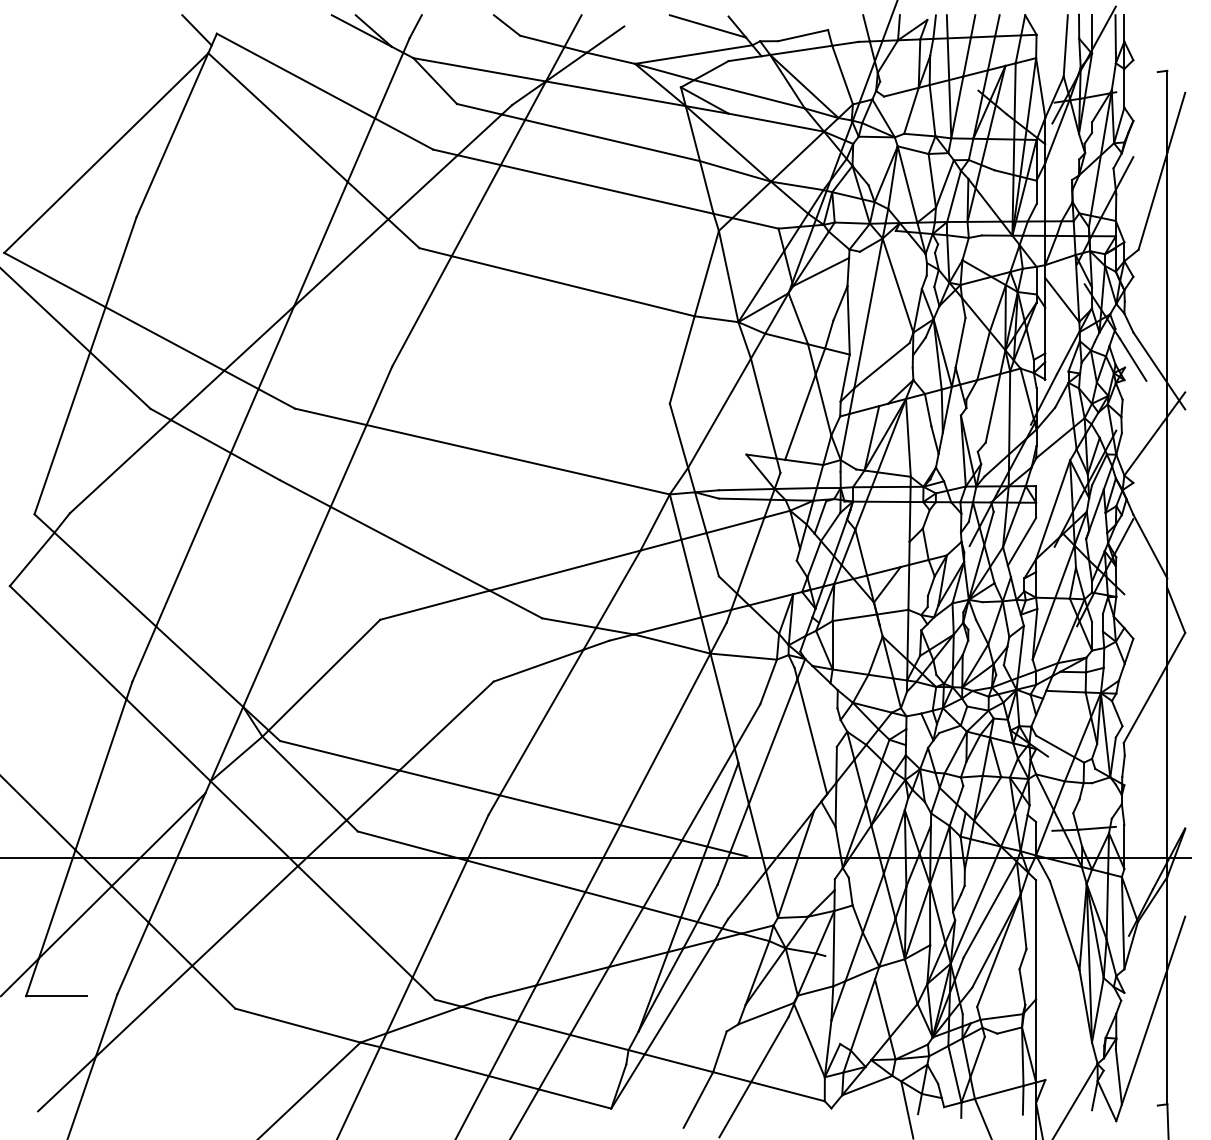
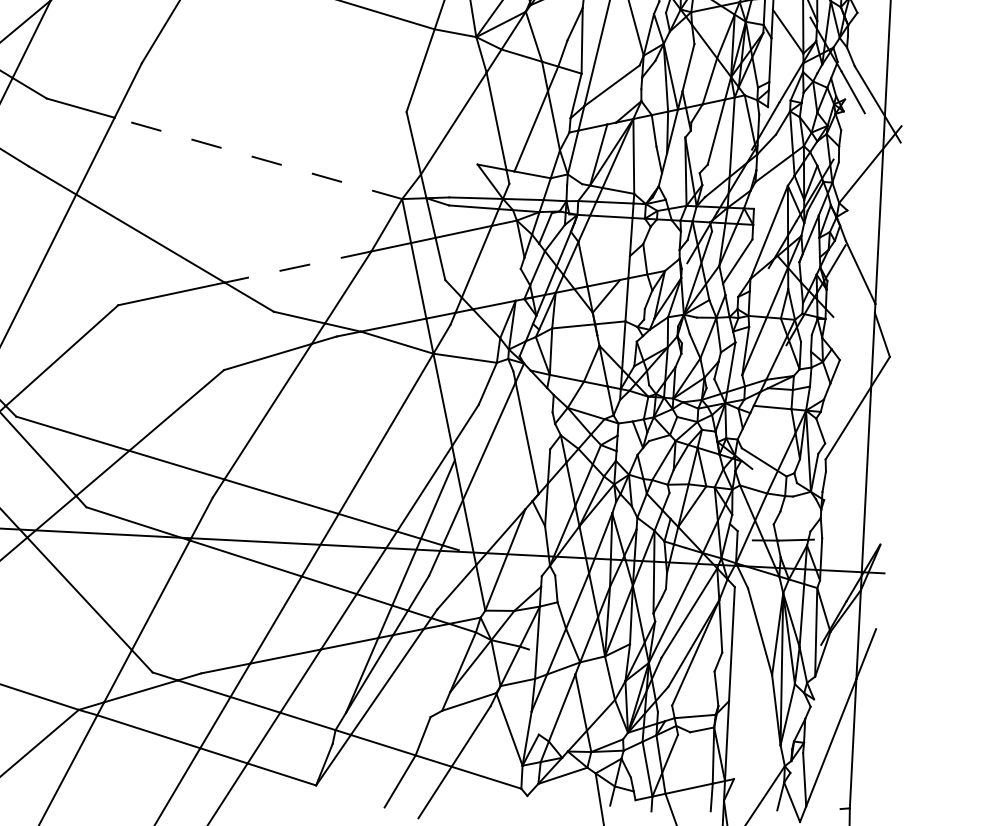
line: (518, 459) -> (258, 158), solid -> dashed
line: (564, 570) -> (297, 266), solid -> dashed

